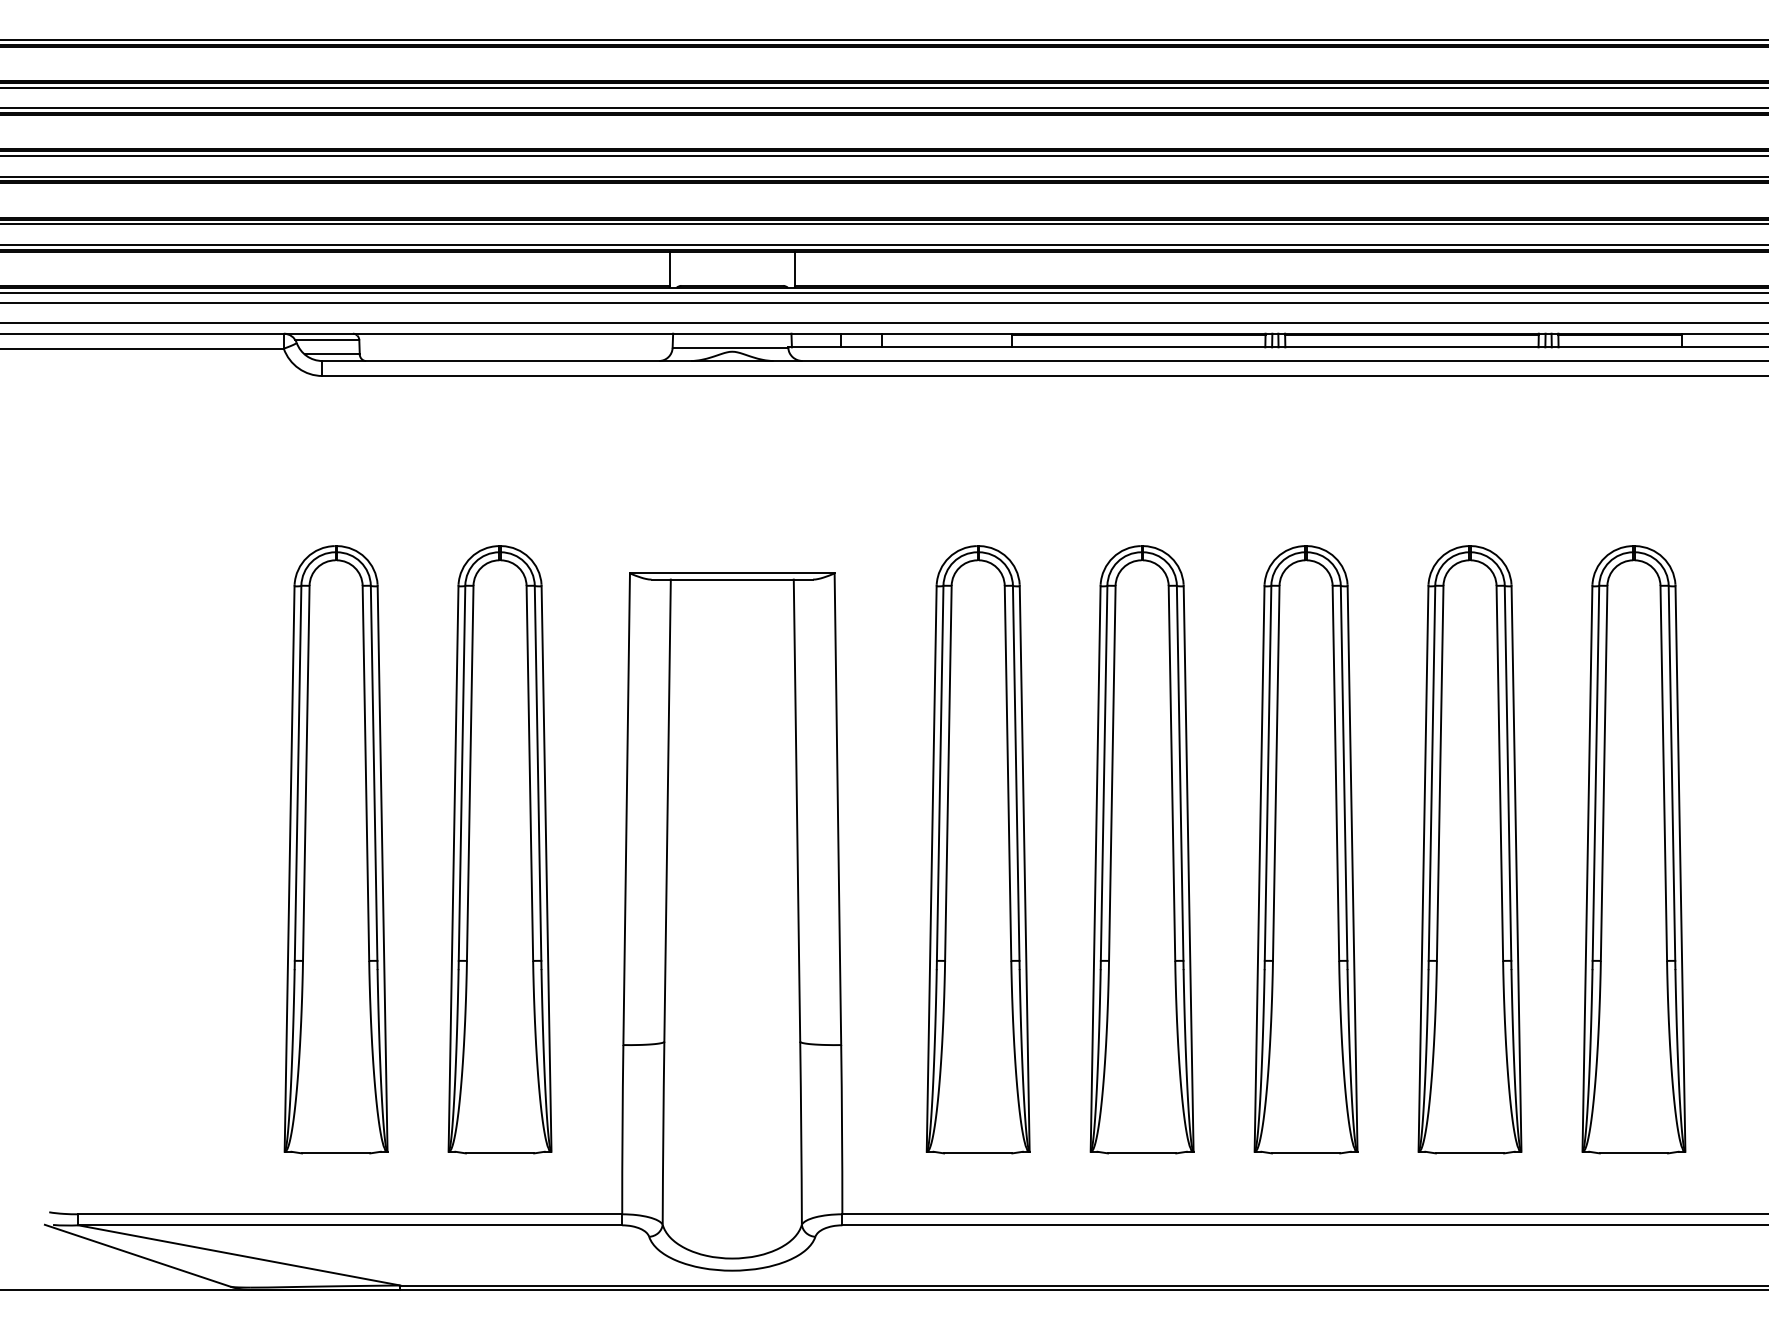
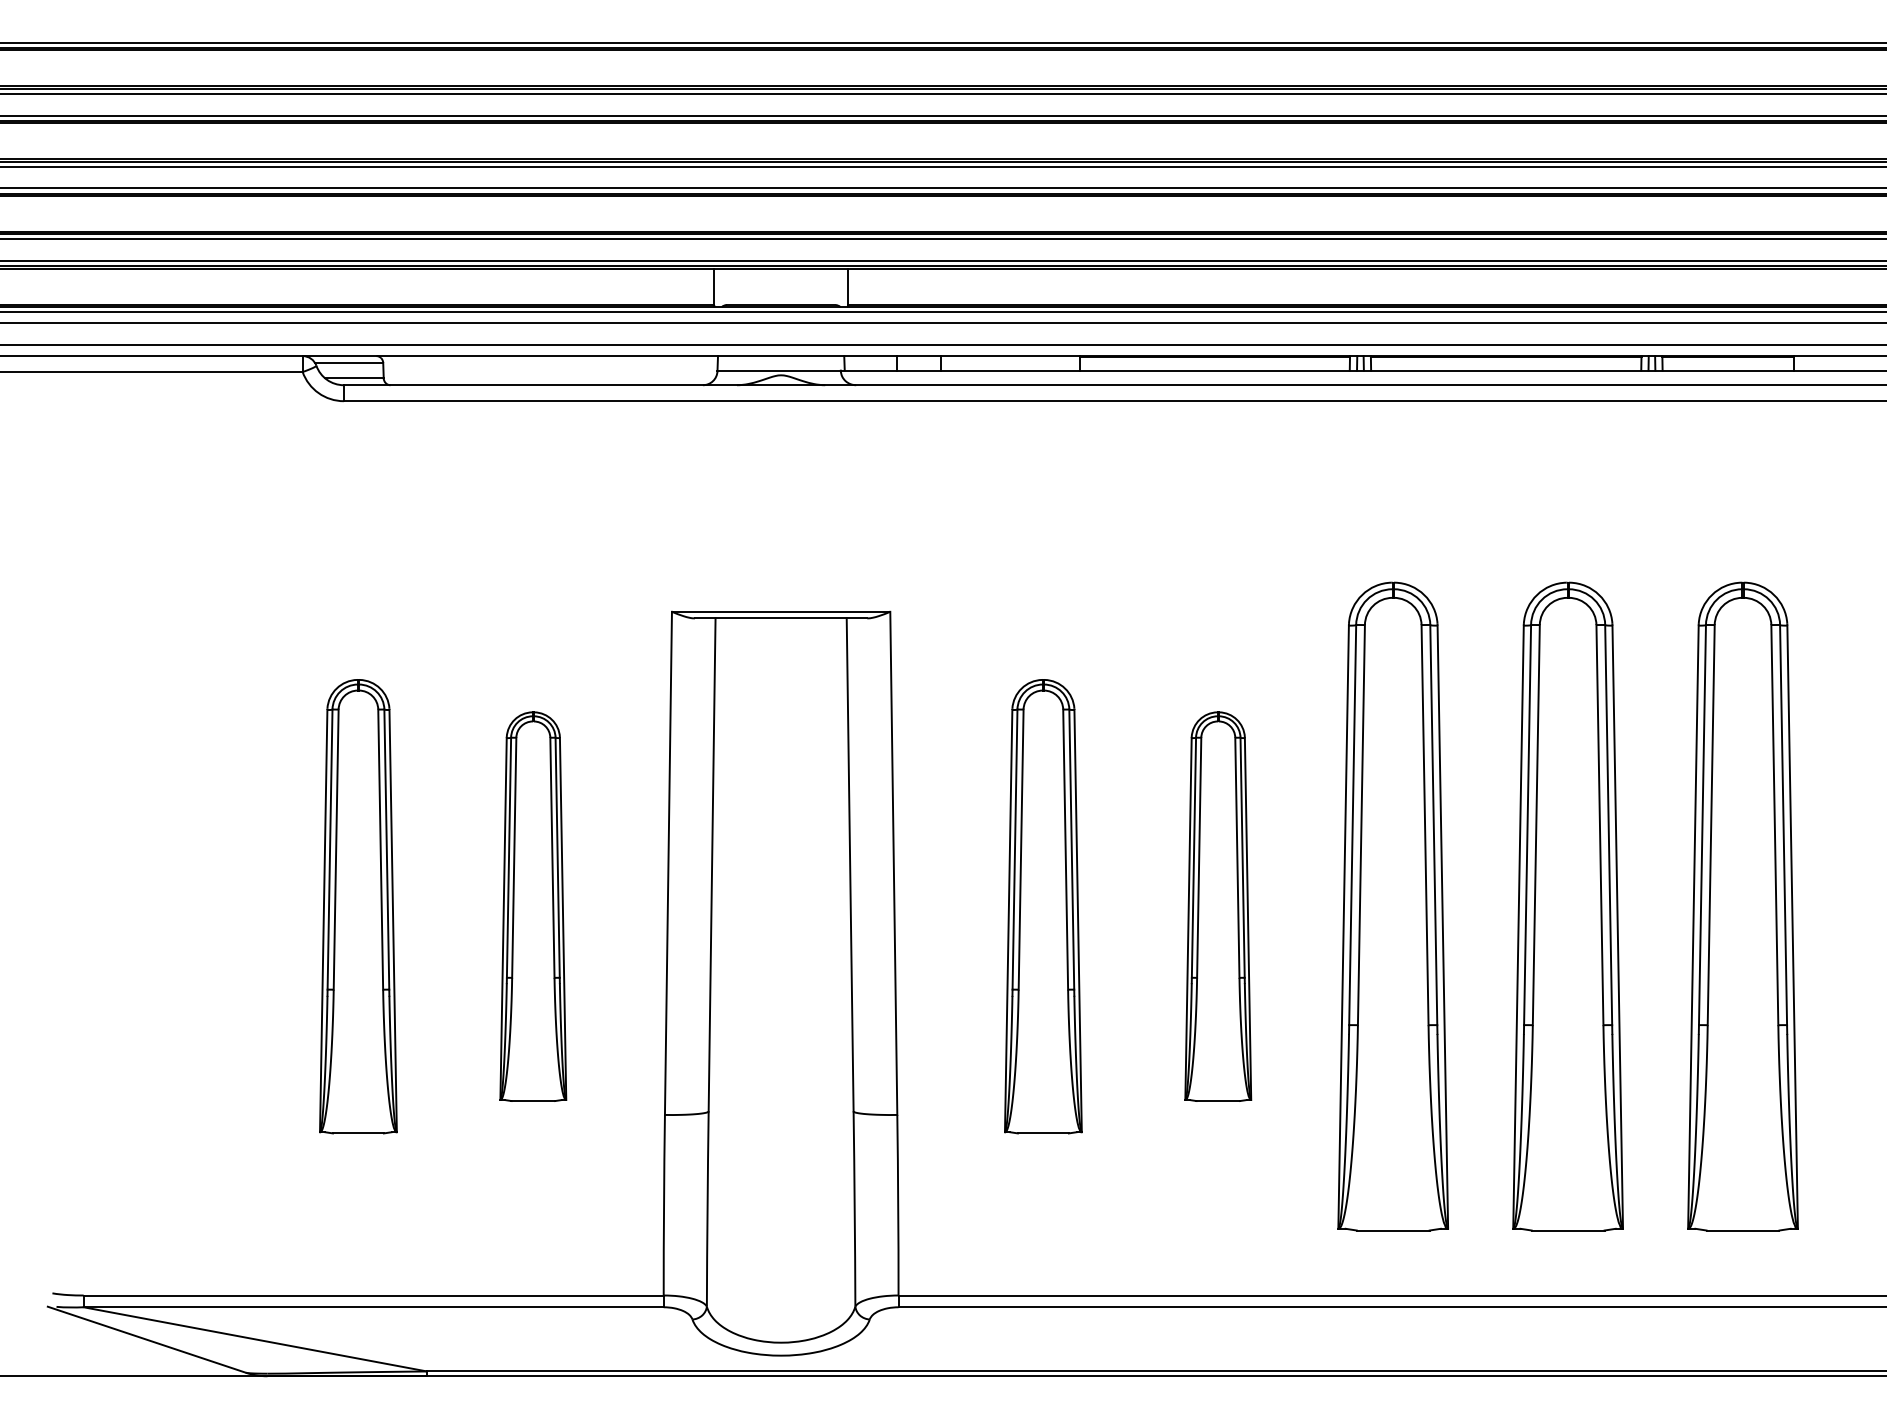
part: (335, 849) -> (357, 906), size x0.7
part: (499, 849) -> (532, 906), size x0.6
part: (977, 849) -> (1042, 906), size x0.7
part: (1141, 849) -> (1217, 906), size x0.6

